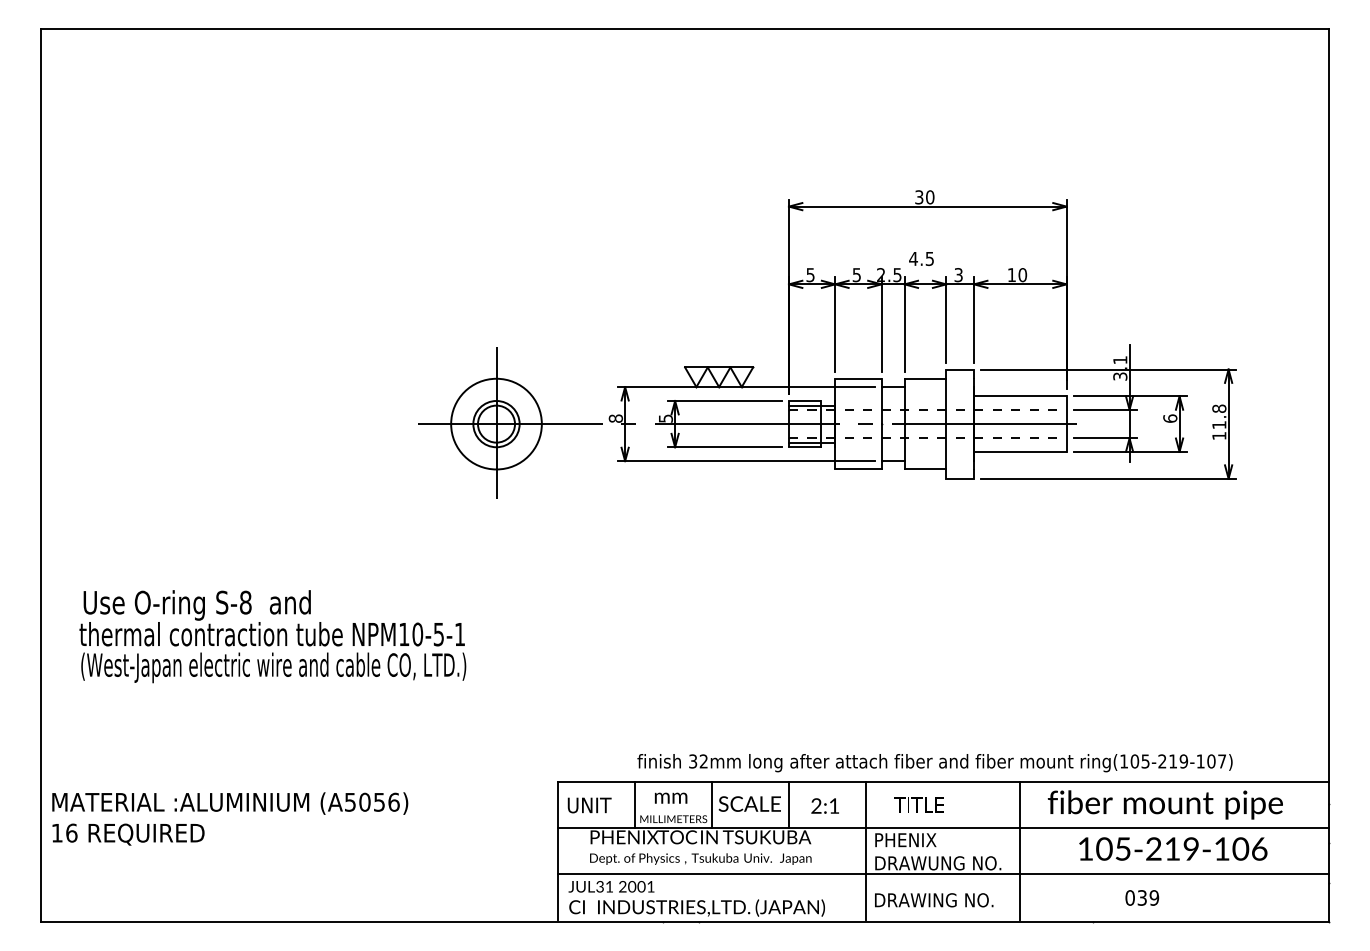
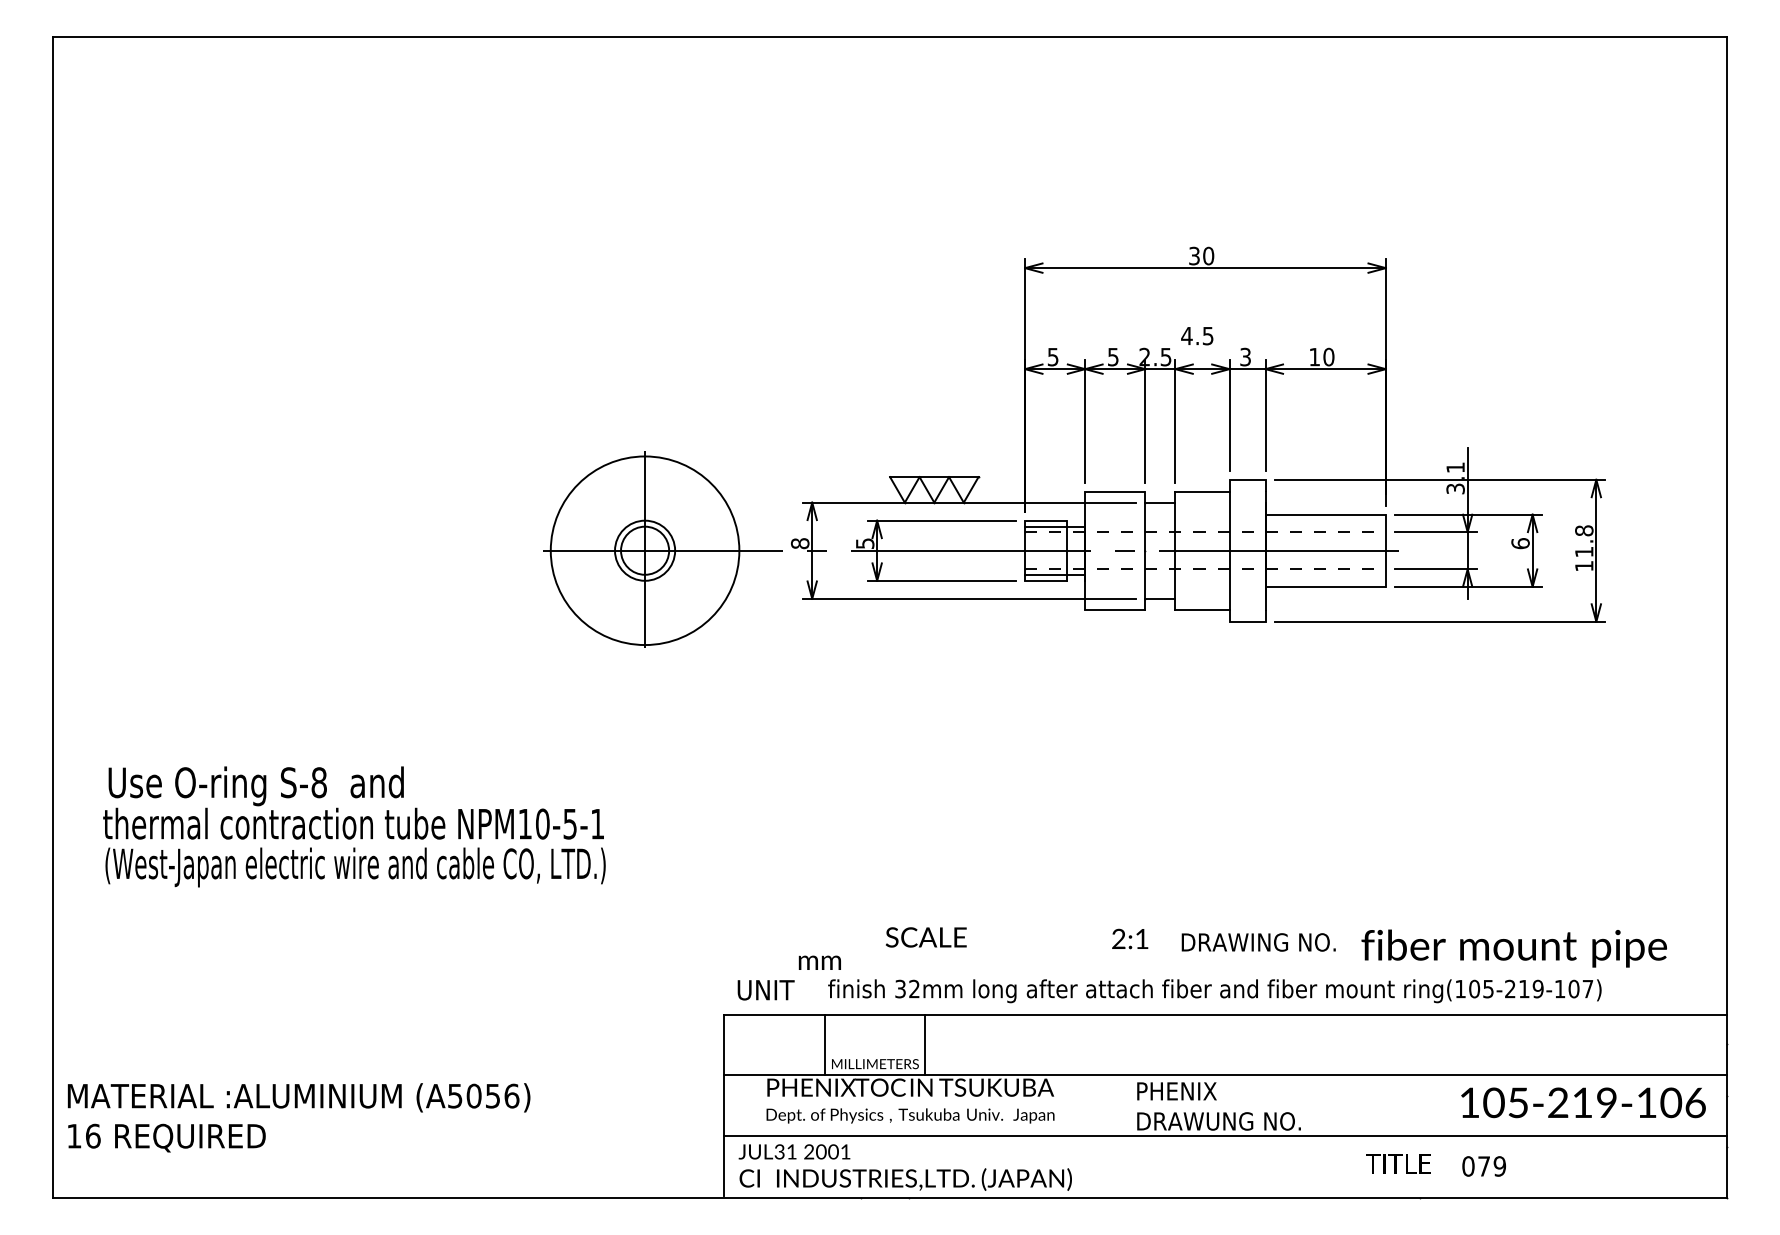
circle: (496, 423) -> (645, 550), size x1.6
text: (670, 797) -> (819, 962), moved
text: (750, 804) -> (926, 937), moved
line: (789, 804) -> (1025, 1045), removed
text: (919, 804) -> (1398, 1163), moved
text: (1164, 804) -> (1513, 948), moved
text: (589, 805) -> (765, 990), moved
text: (825, 805) -> (1130, 938), moved
text: (229, 818) -> (298, 1117), moved
text: (1173, 848) -> (1583, 1102), moved
line: (866, 851) -> (1125, 1105), removed
line: (1020, 851) -> (1325, 1105), removed
text: (1142, 898) -> (1484, 1166), 039 -> 079
text: (933, 900) -> (1258, 942), moved

